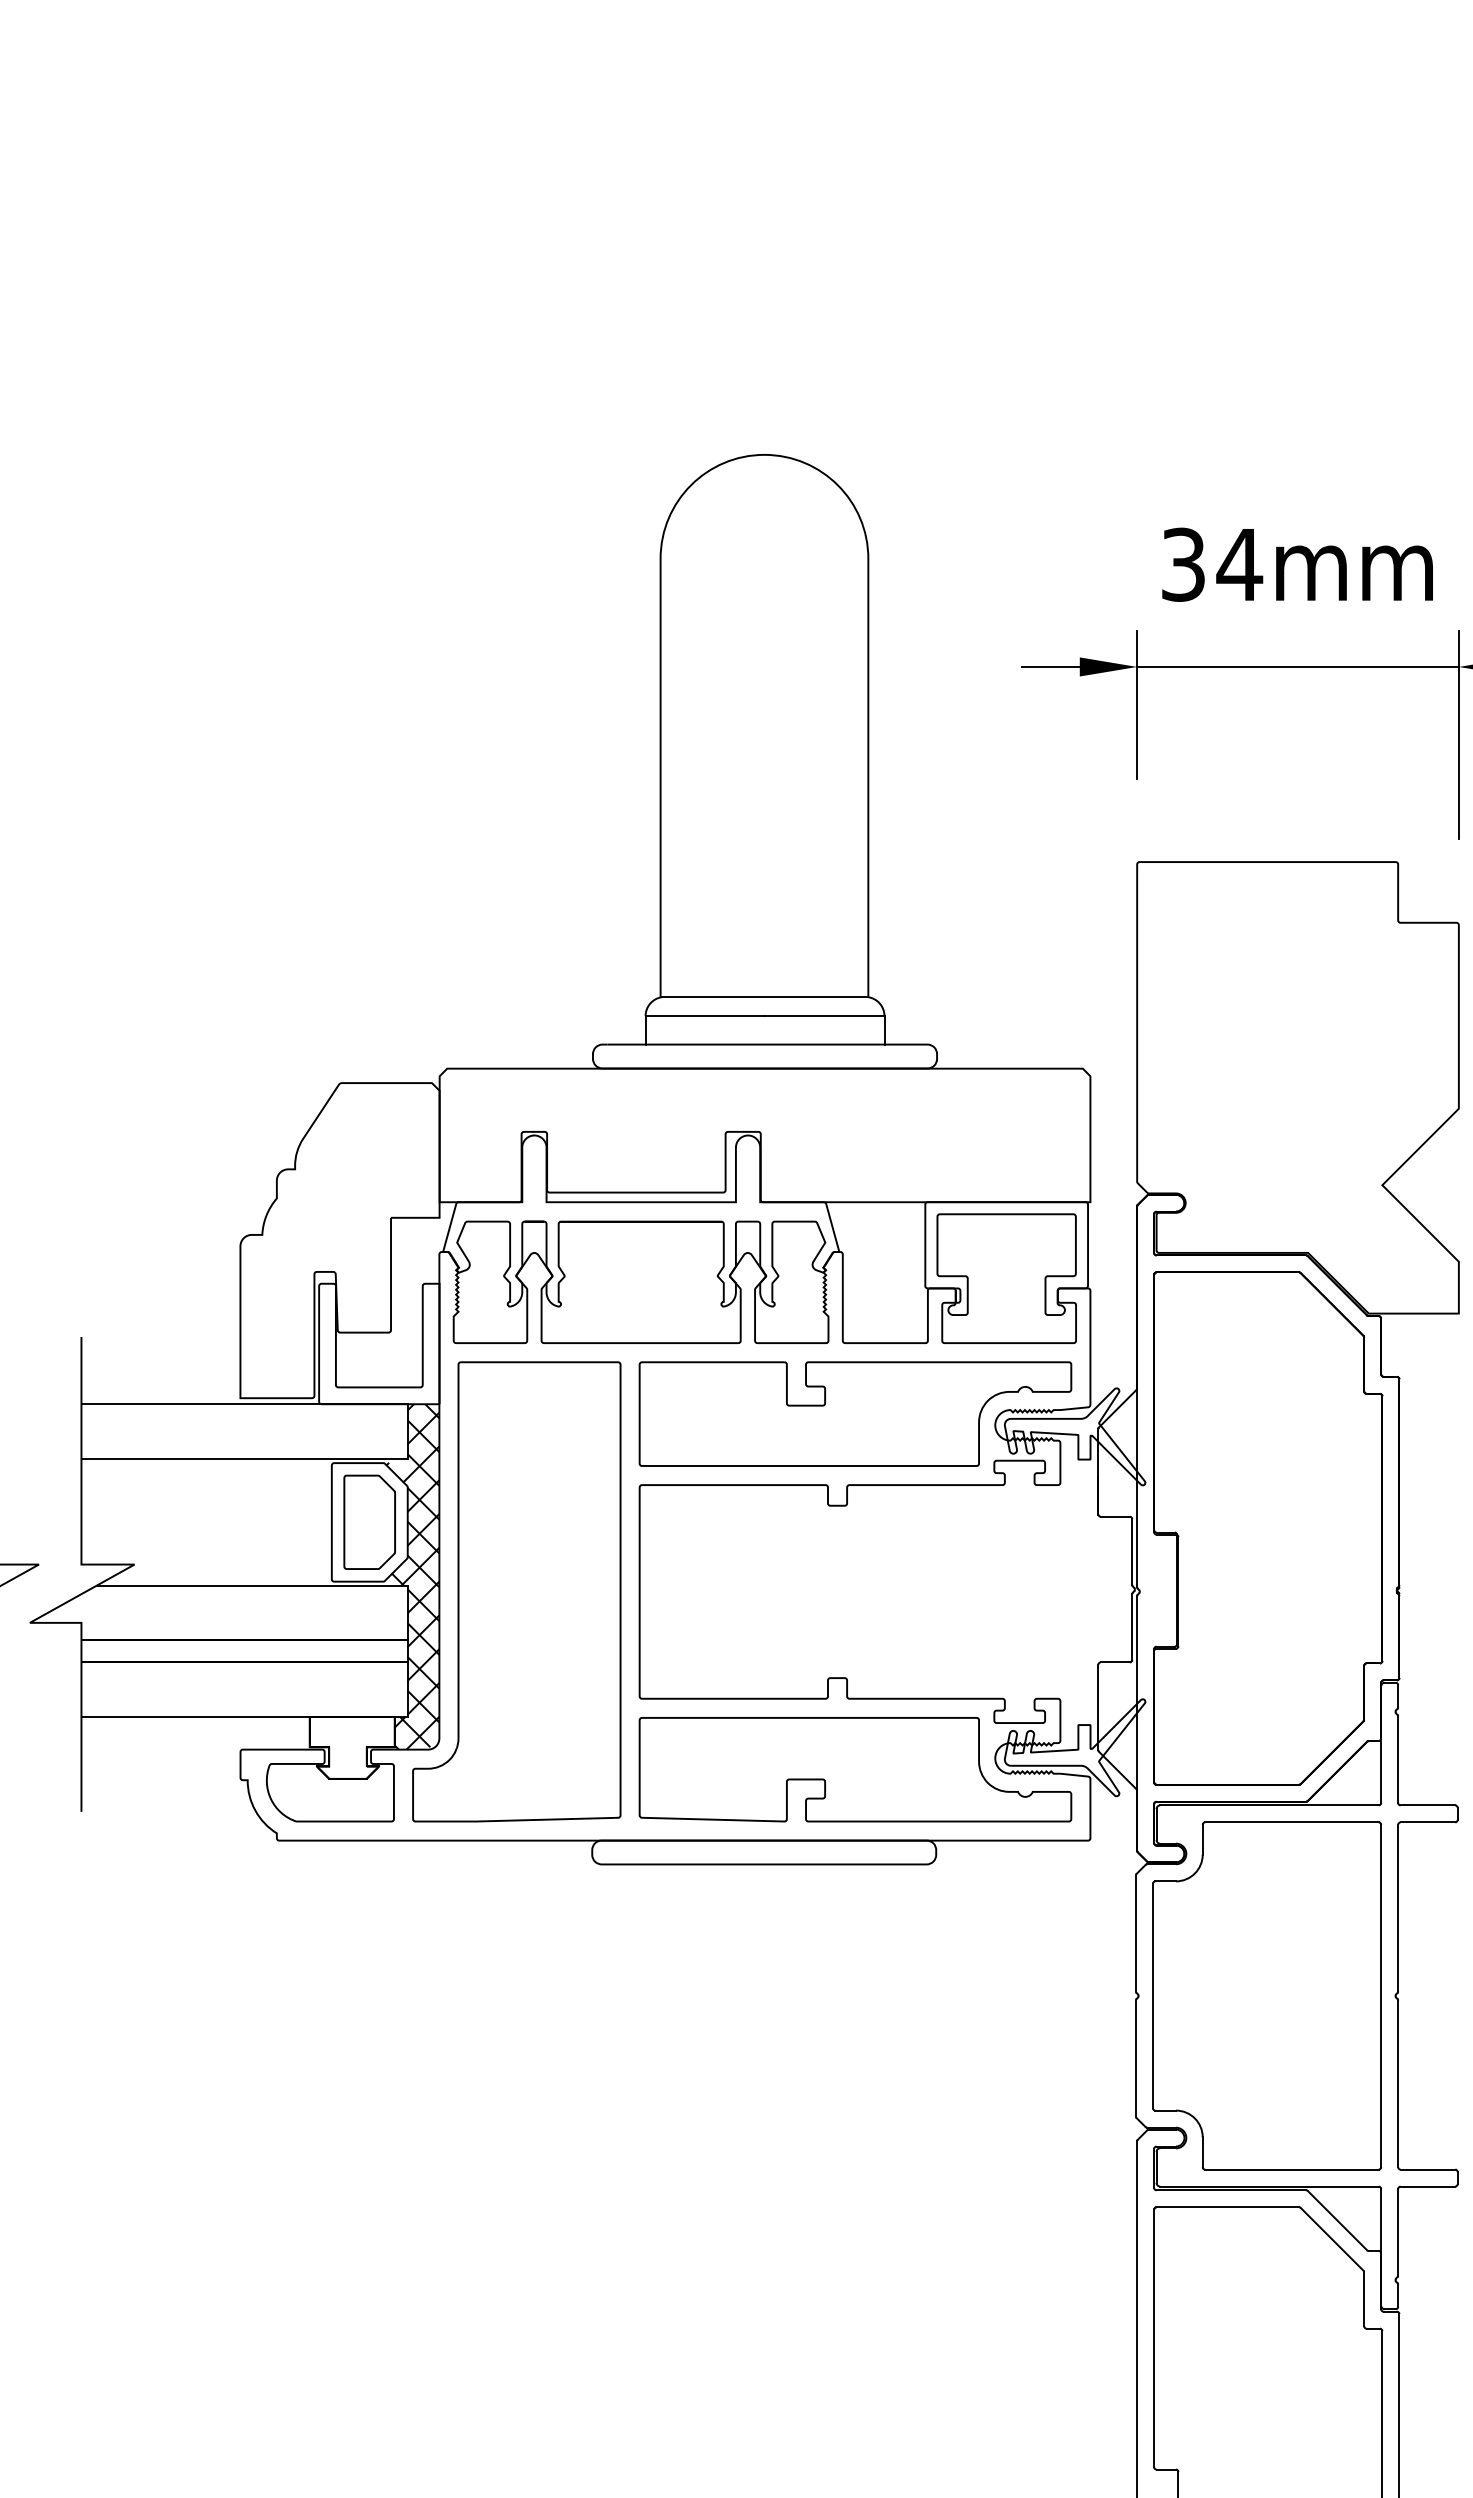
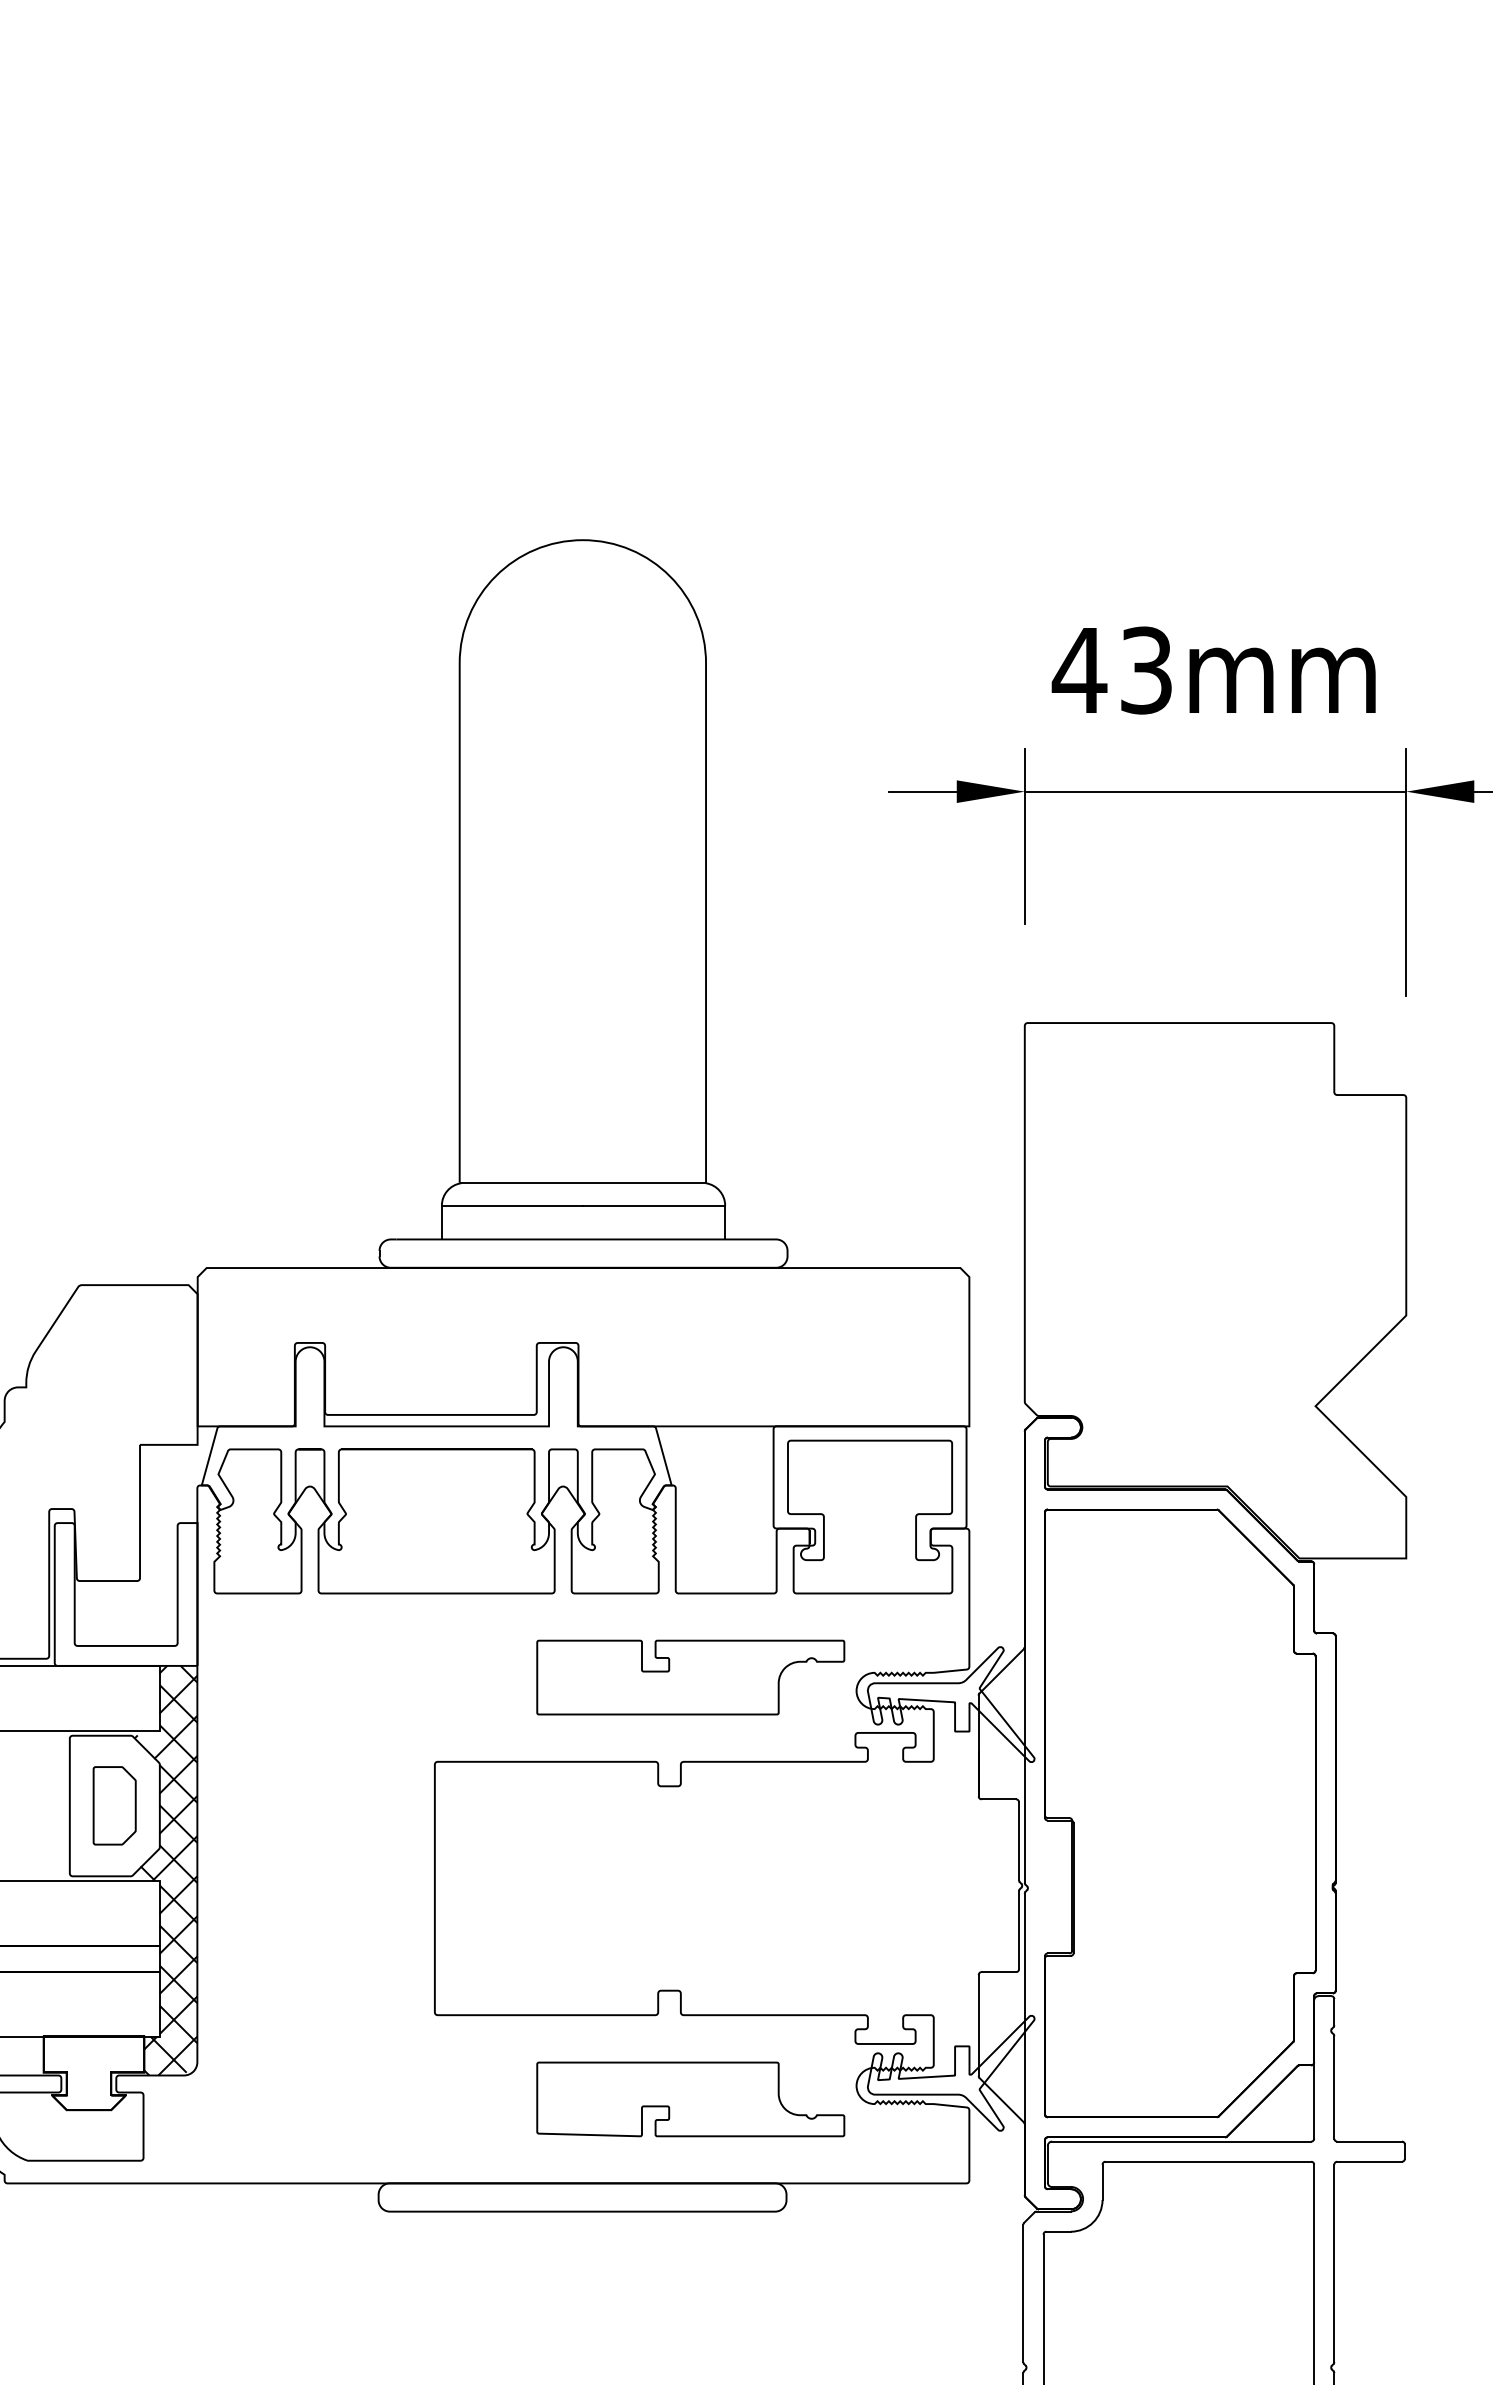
text: (1211, 564) -> (1112, 670), 34mm -> 43mm
part: (855, 1413) -> (690, 1676), size x0.6
part: (369, 1521) -> (114, 1804), size x0.7
part: (516, 1591) -> (288, 1887), removed
part: (855, 1769) -> (690, 2099), size x0.6

